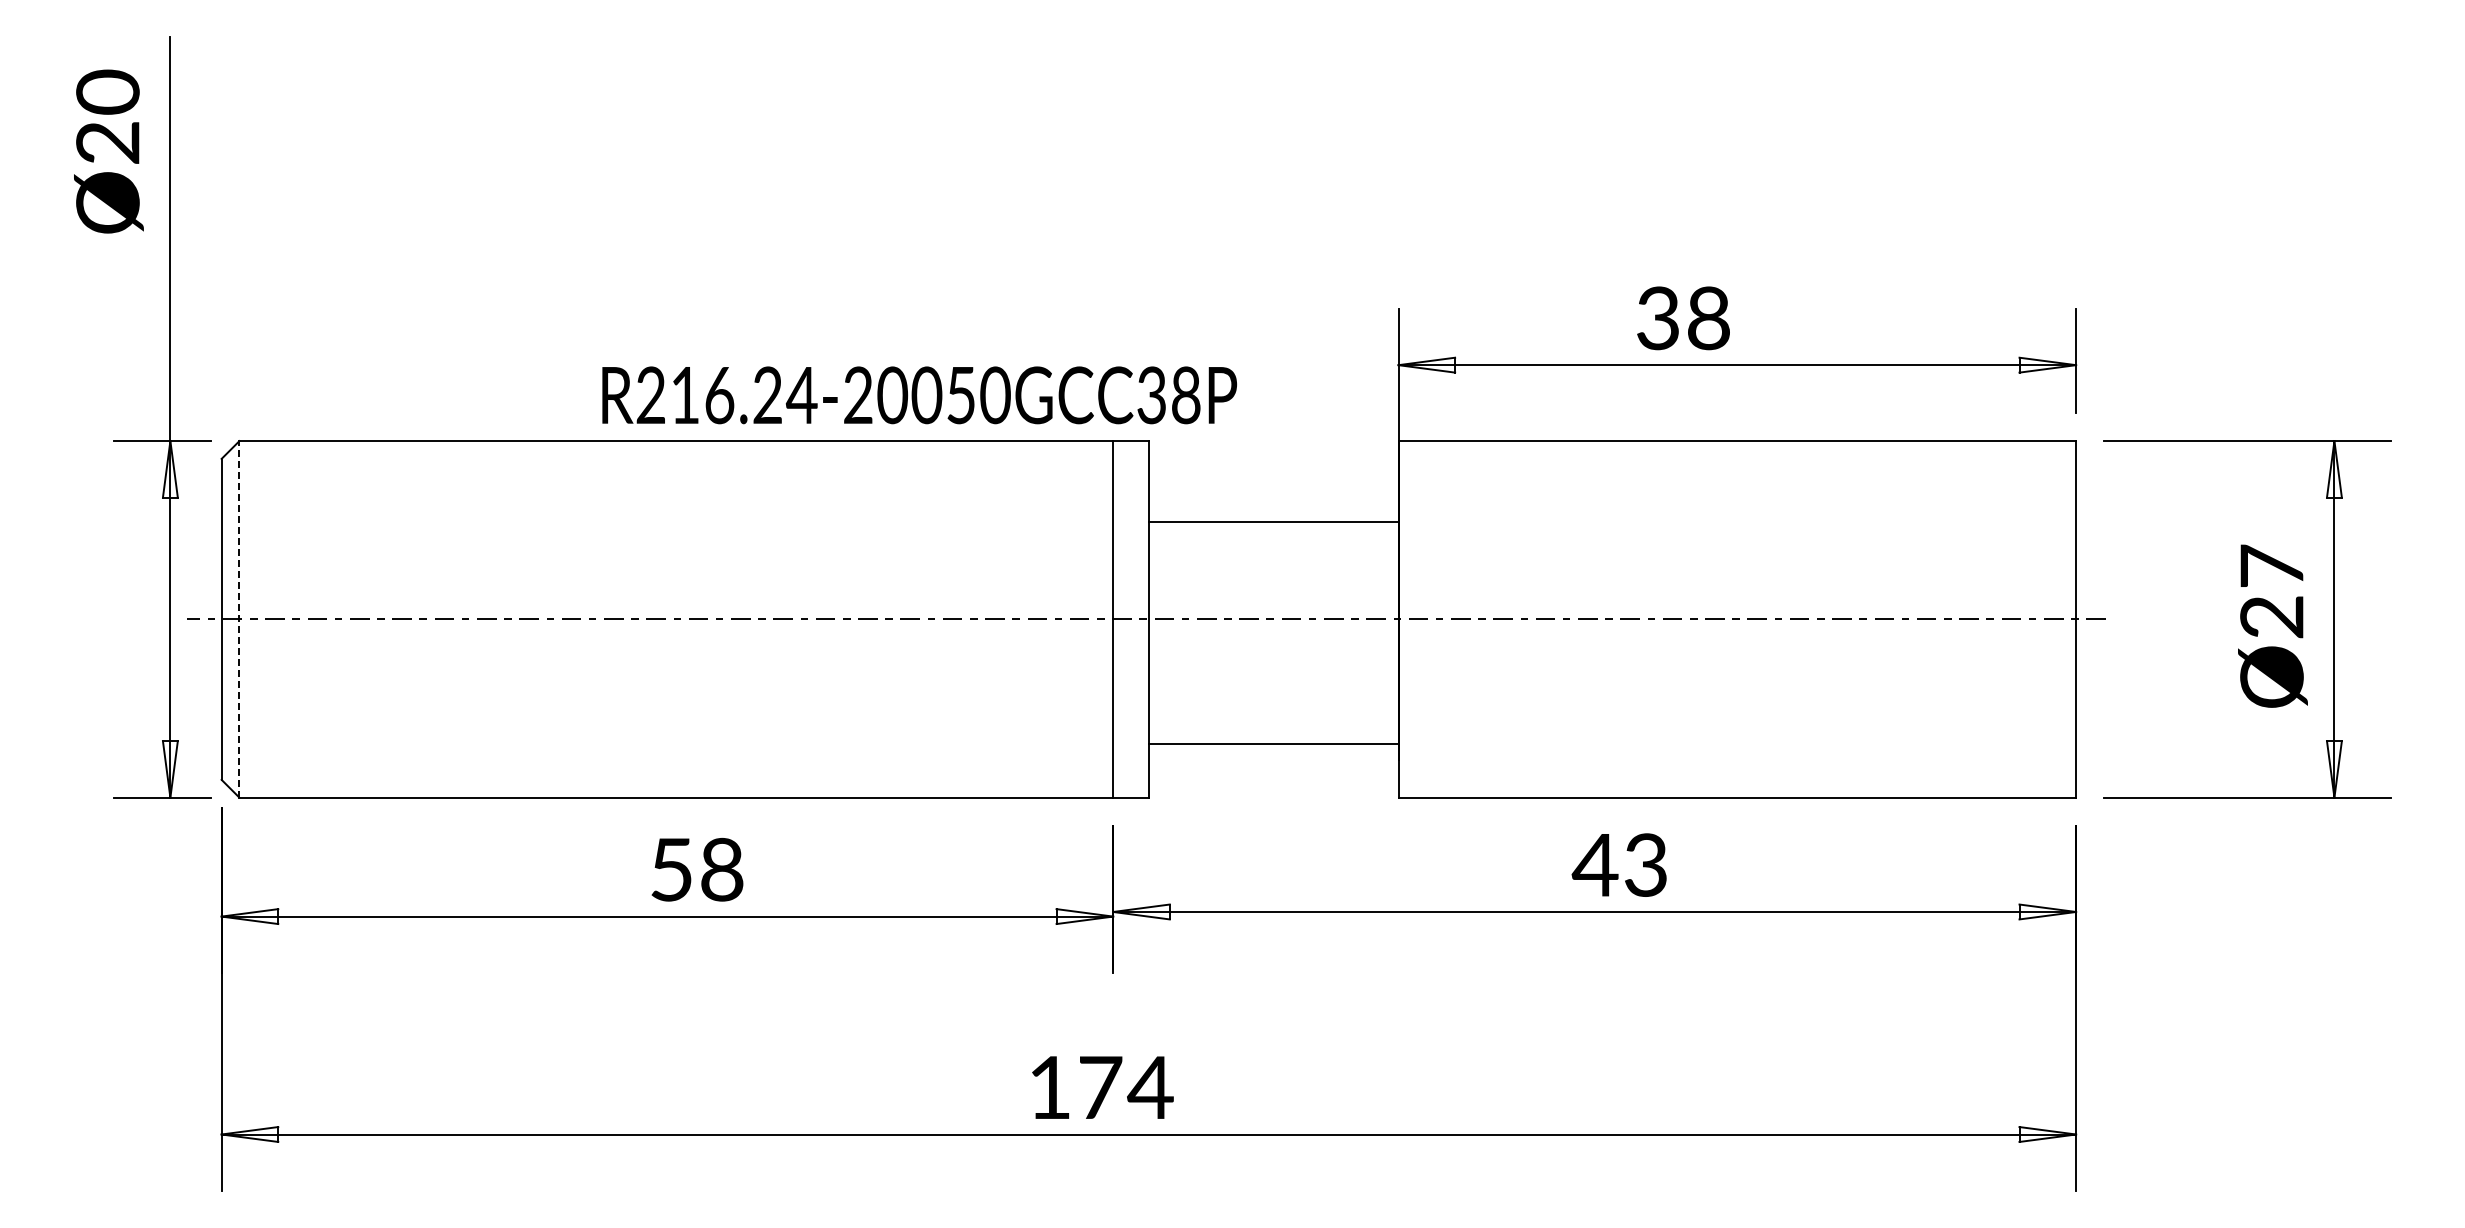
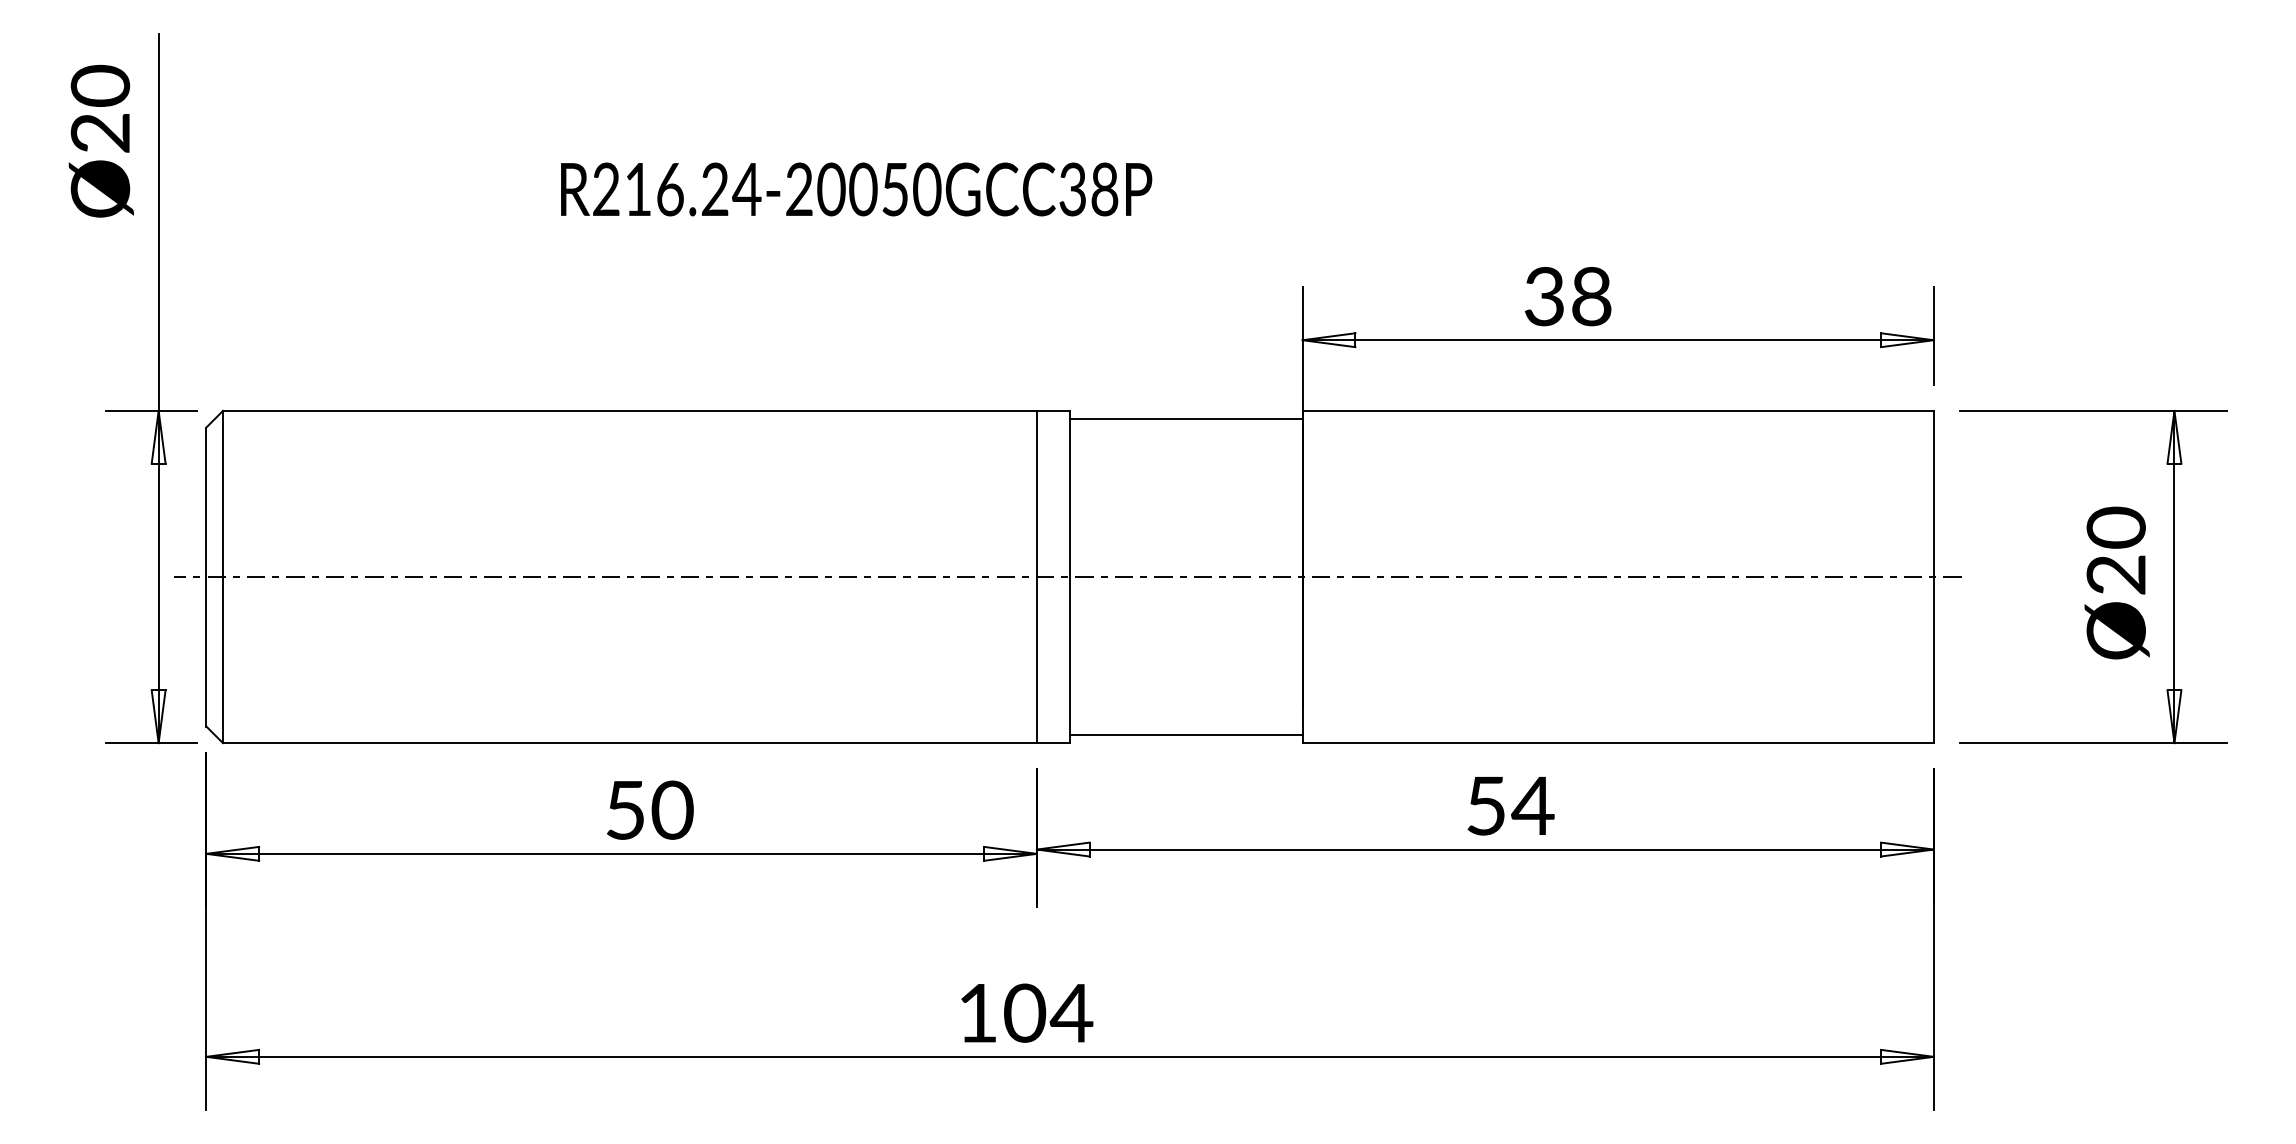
text: (919, 395) -> (856, 189), moved
line: (1273, 521) -> (1186, 418), moved
text: (2271, 566) -> (2115, 527), Ø27 -> Ø20
line: (239, 618) -> (223, 576), dashed -> solid
line: (1273, 743) -> (1186, 734), moved
text: (1620, 864) -> (1509, 805), 43 -> 54
text: (721, 869) -> (672, 809), 58 -> 50
text: (1100, 1087) -> (1025, 1013), 174 -> 104

